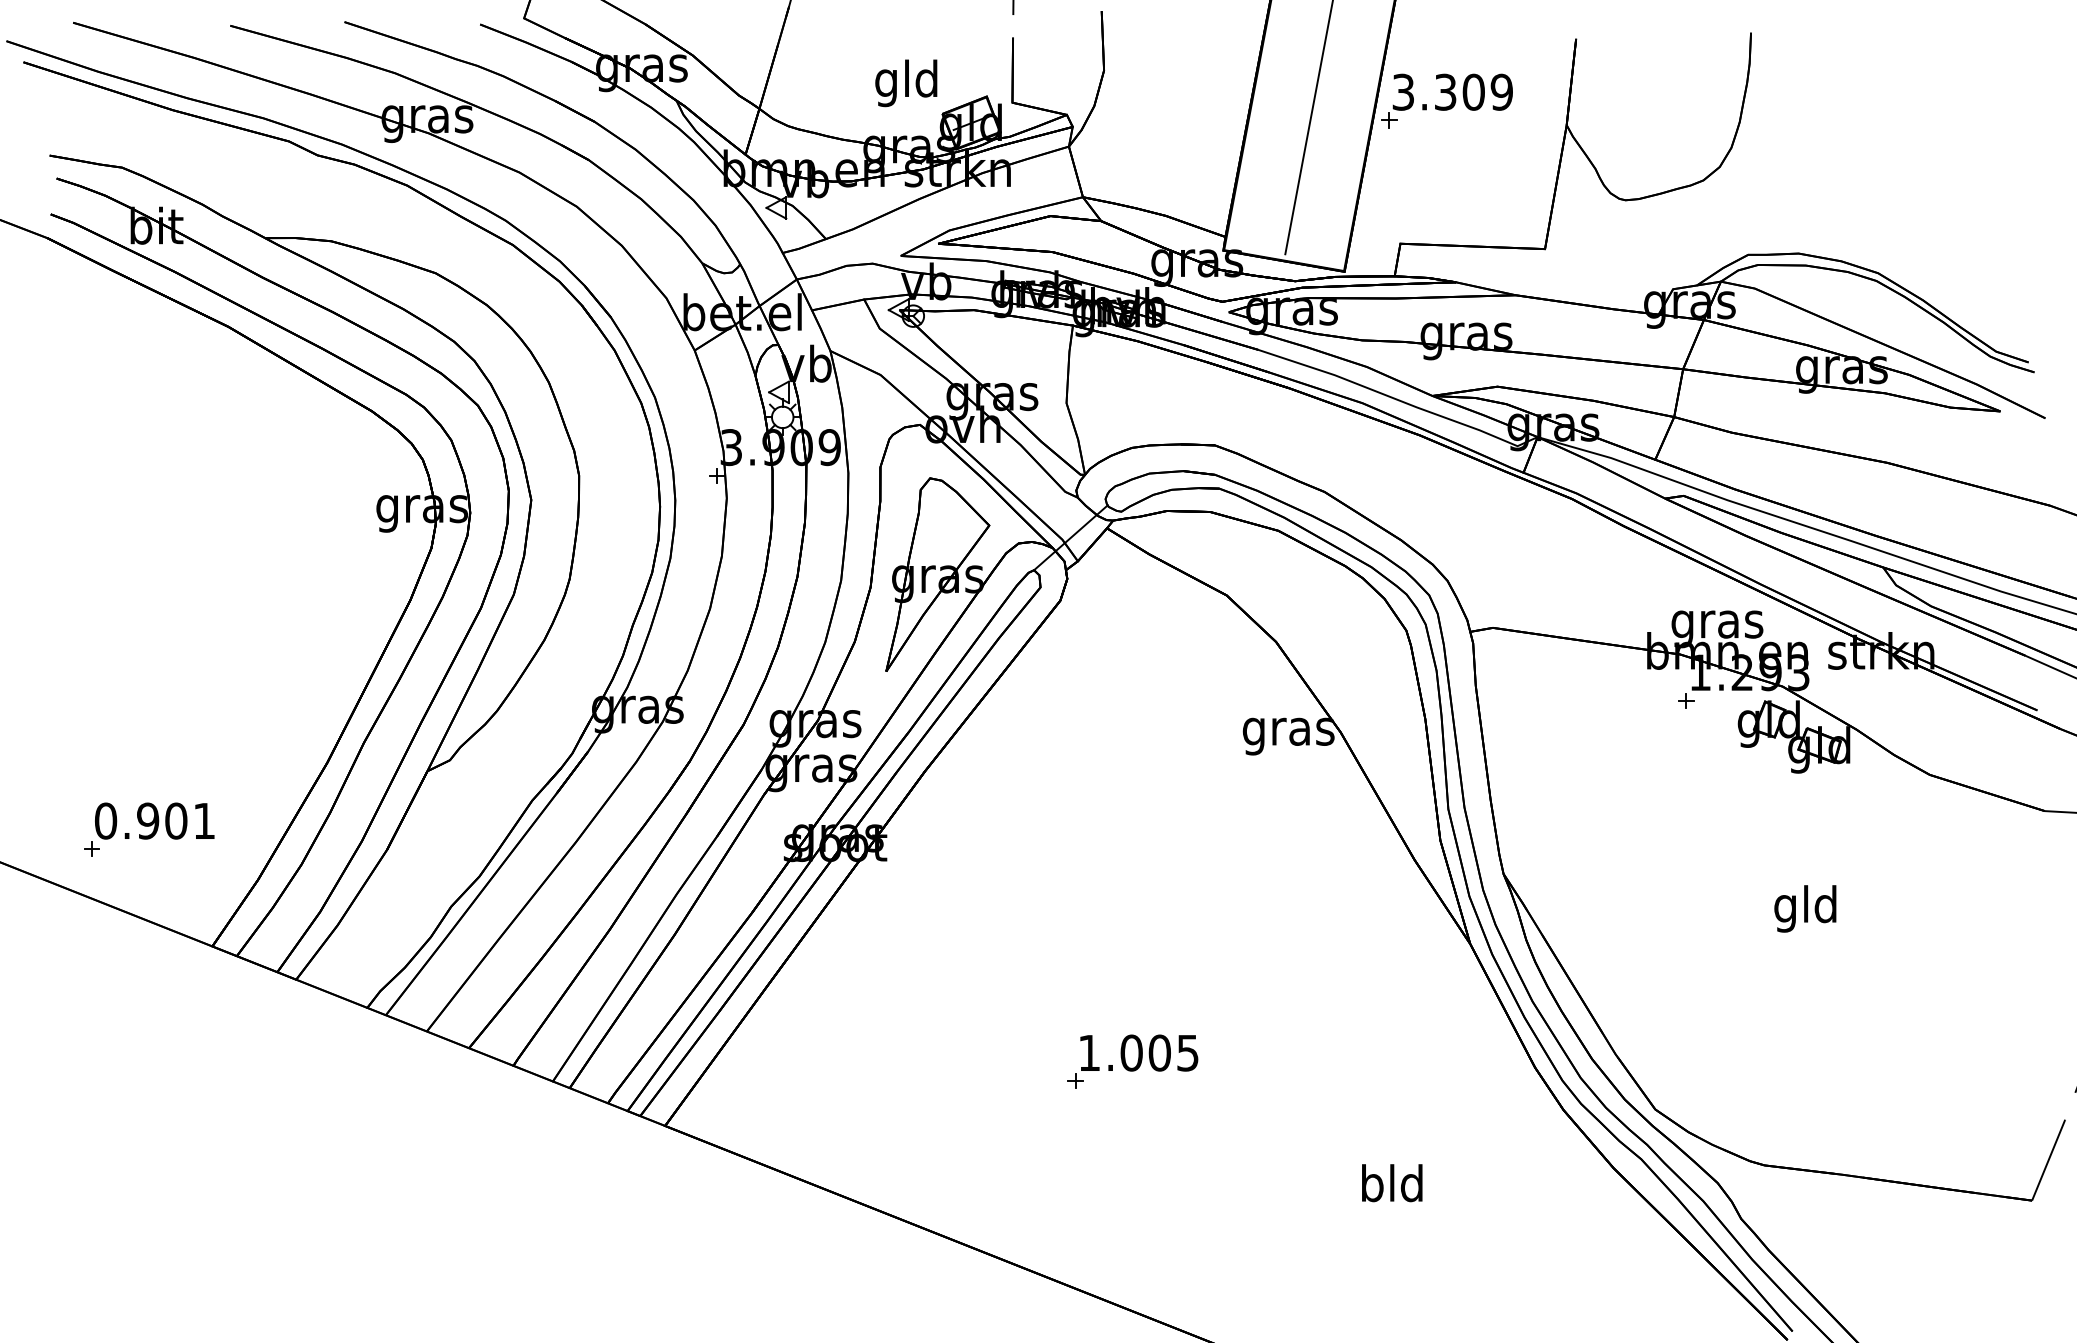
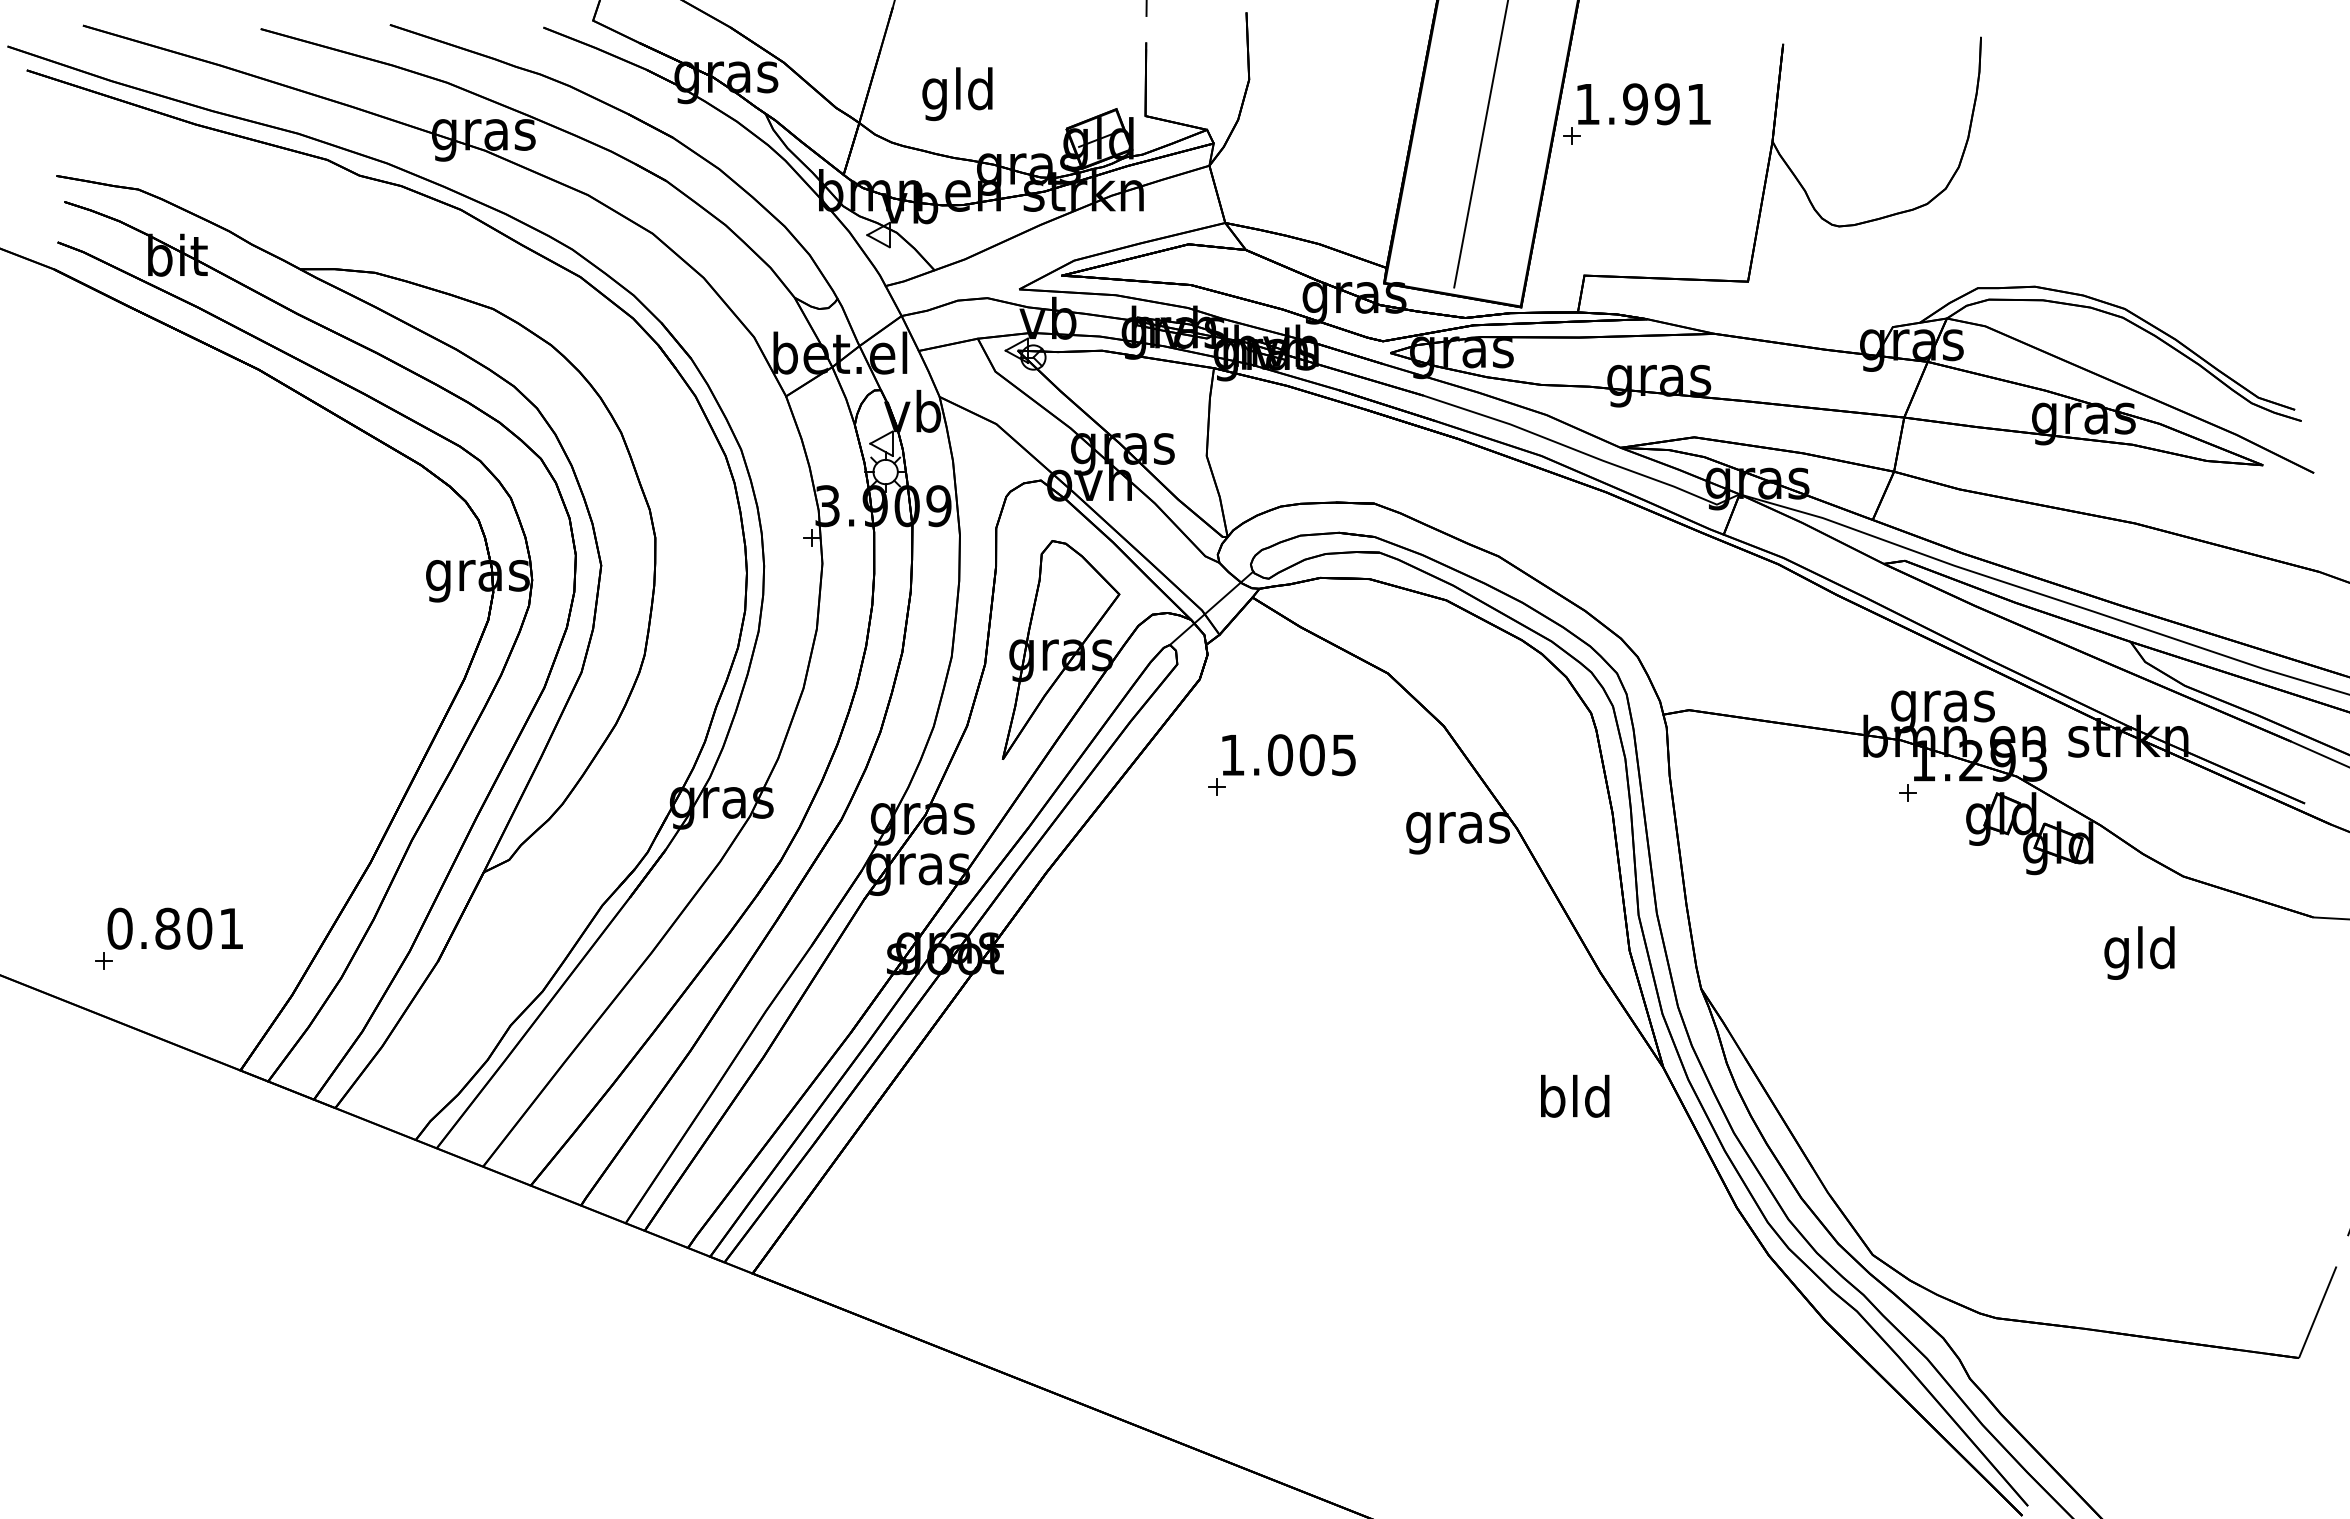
text: (906, 83) -> (957, 94), moved
text: (1452, 92) -> (1643, 104), 3.309 -> 1.991
text: (147, 820) -> (167, 928), 0.901 -> 0.801
text: (1805, 908) -> (2139, 952), moved
part: (1132, 1061) -> (1281, 764), moved
text: (1392, 1182) -> (1575, 1095), moved

